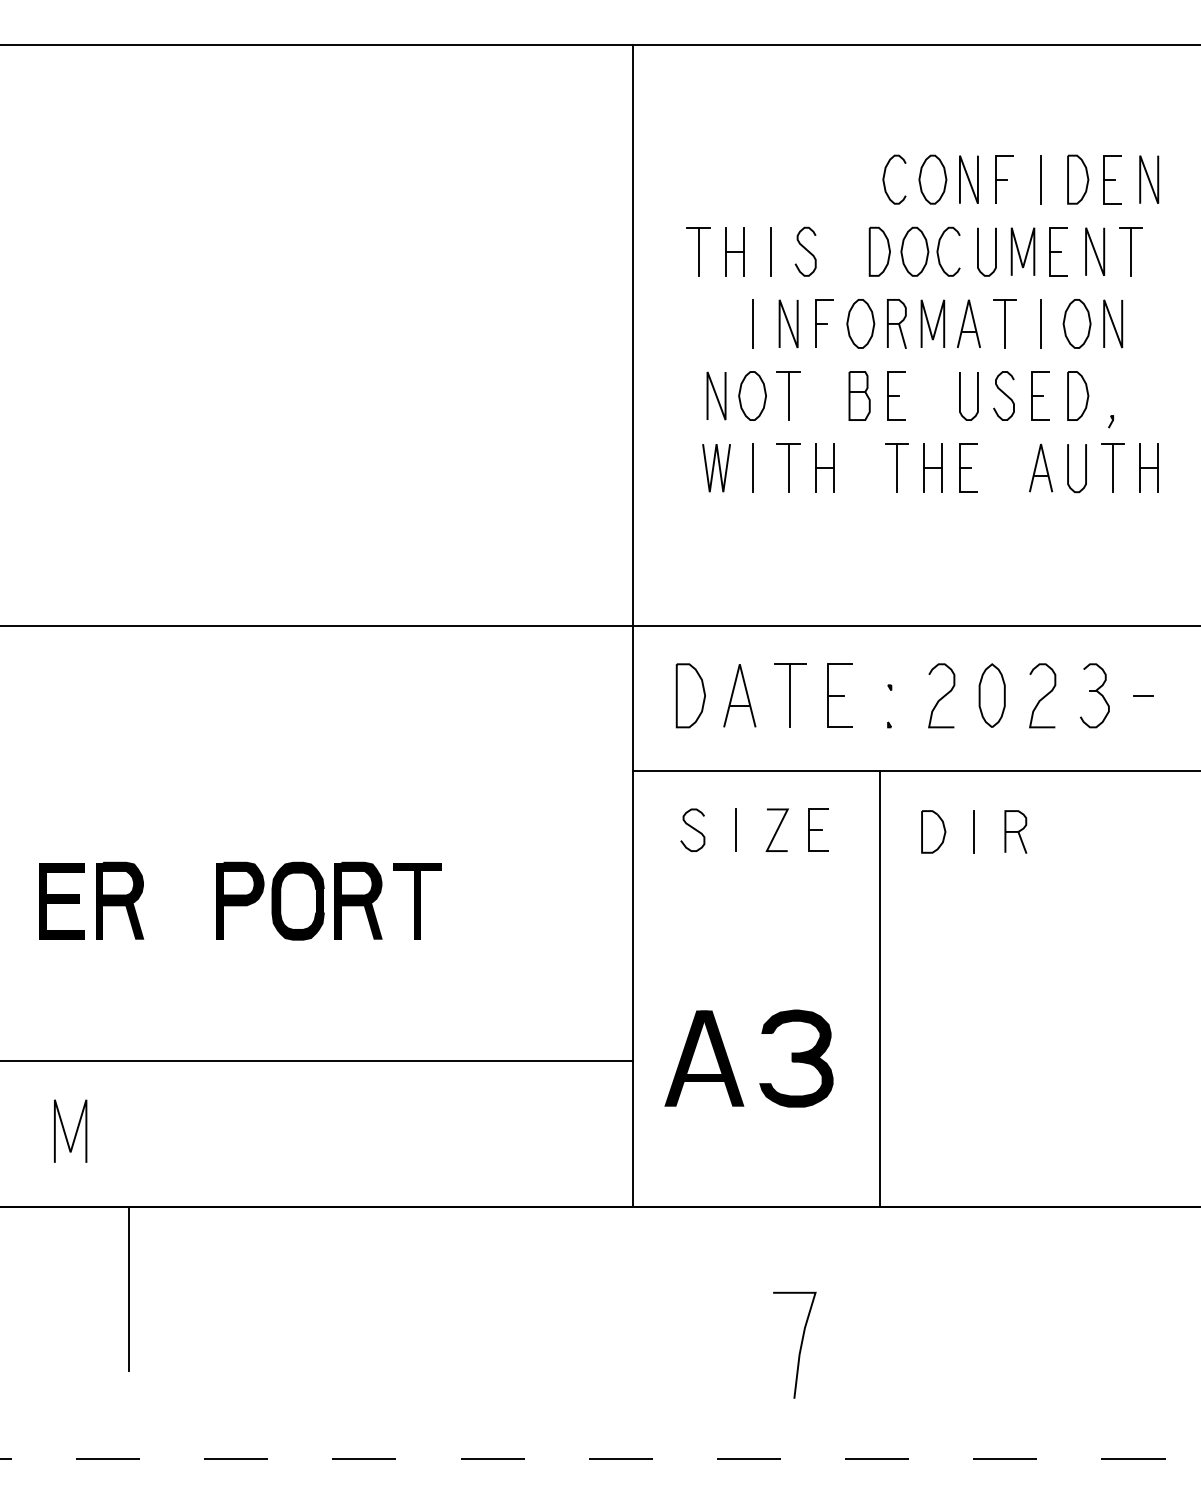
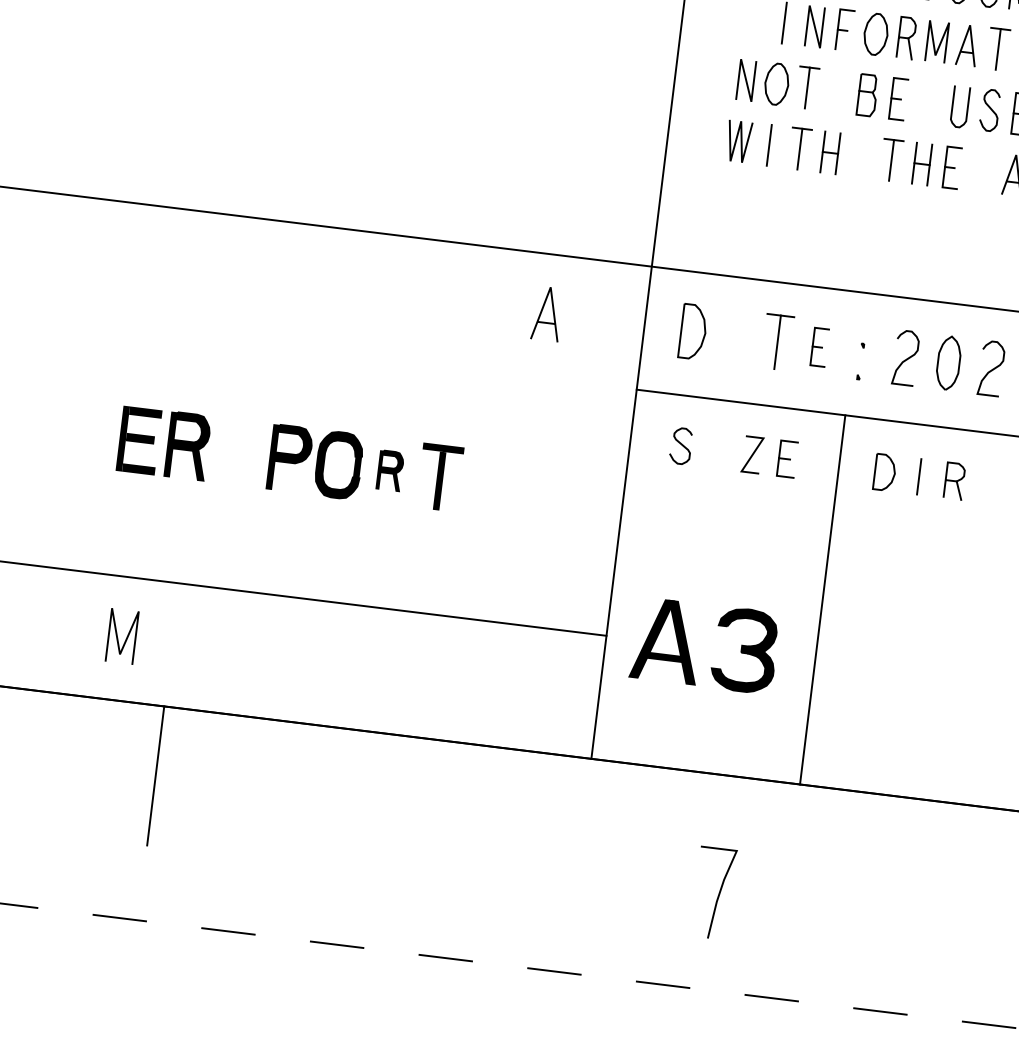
part: (739, 695) -> (547, 313), moved
part: (839, 695) -> (819, 347), size x0.7
line: (735, 830) -> (717, 450), removed
part: (358, 900) -> (390, 470), size x0.6

